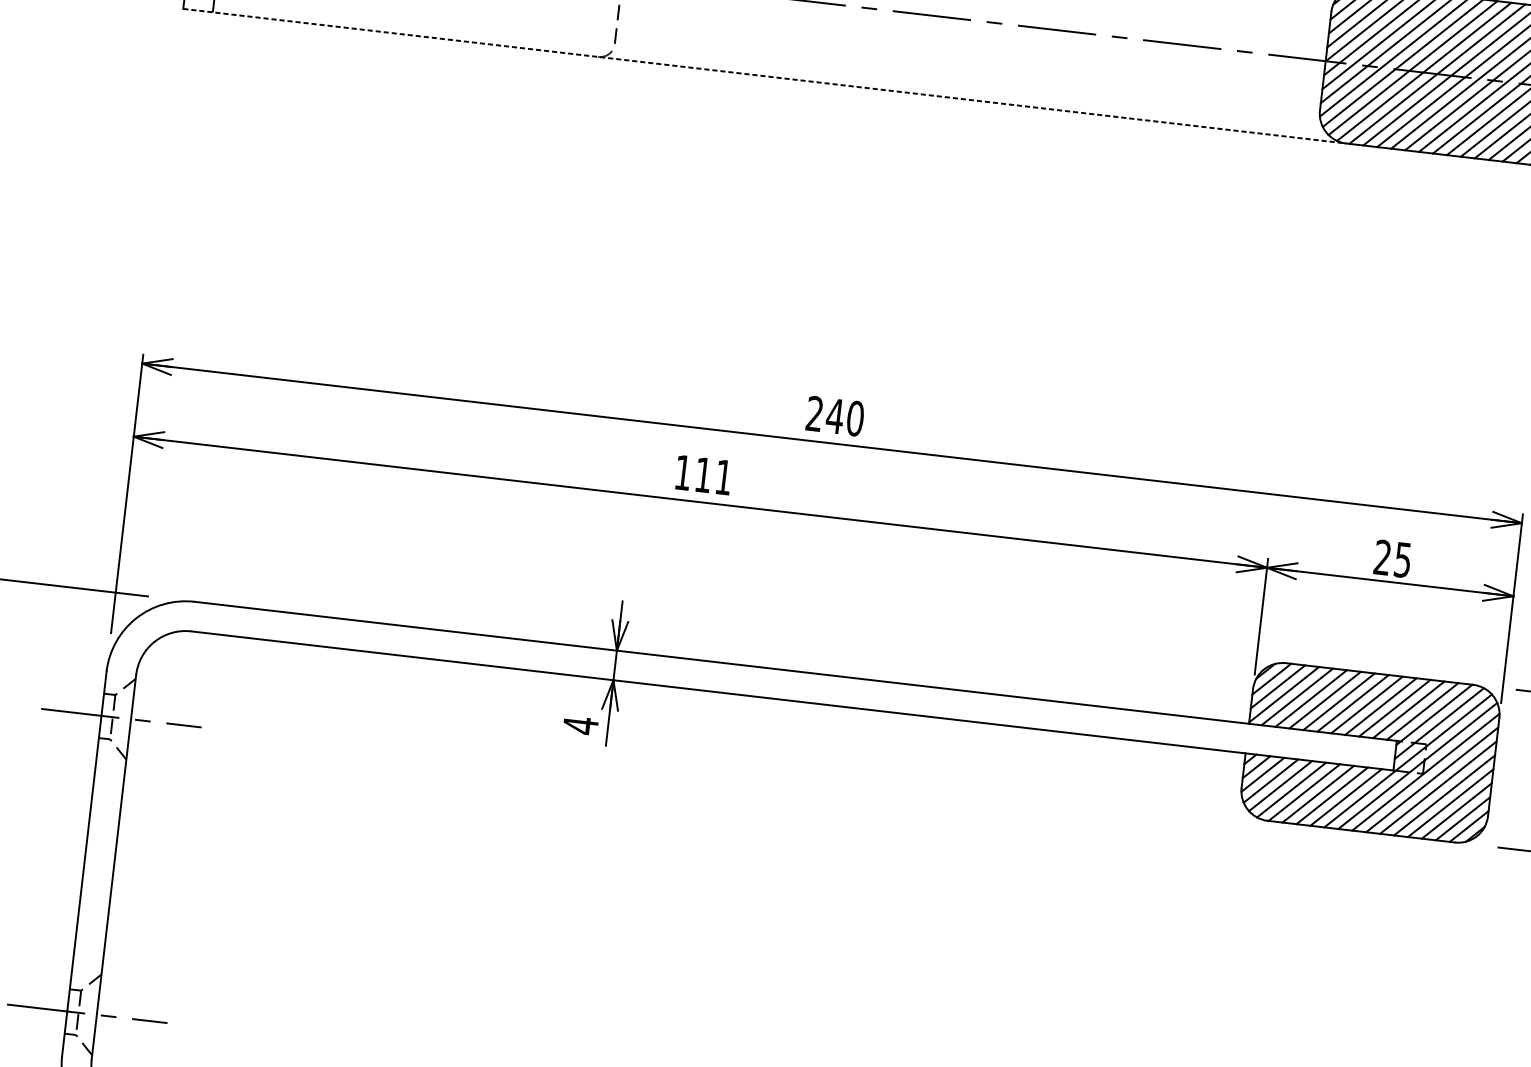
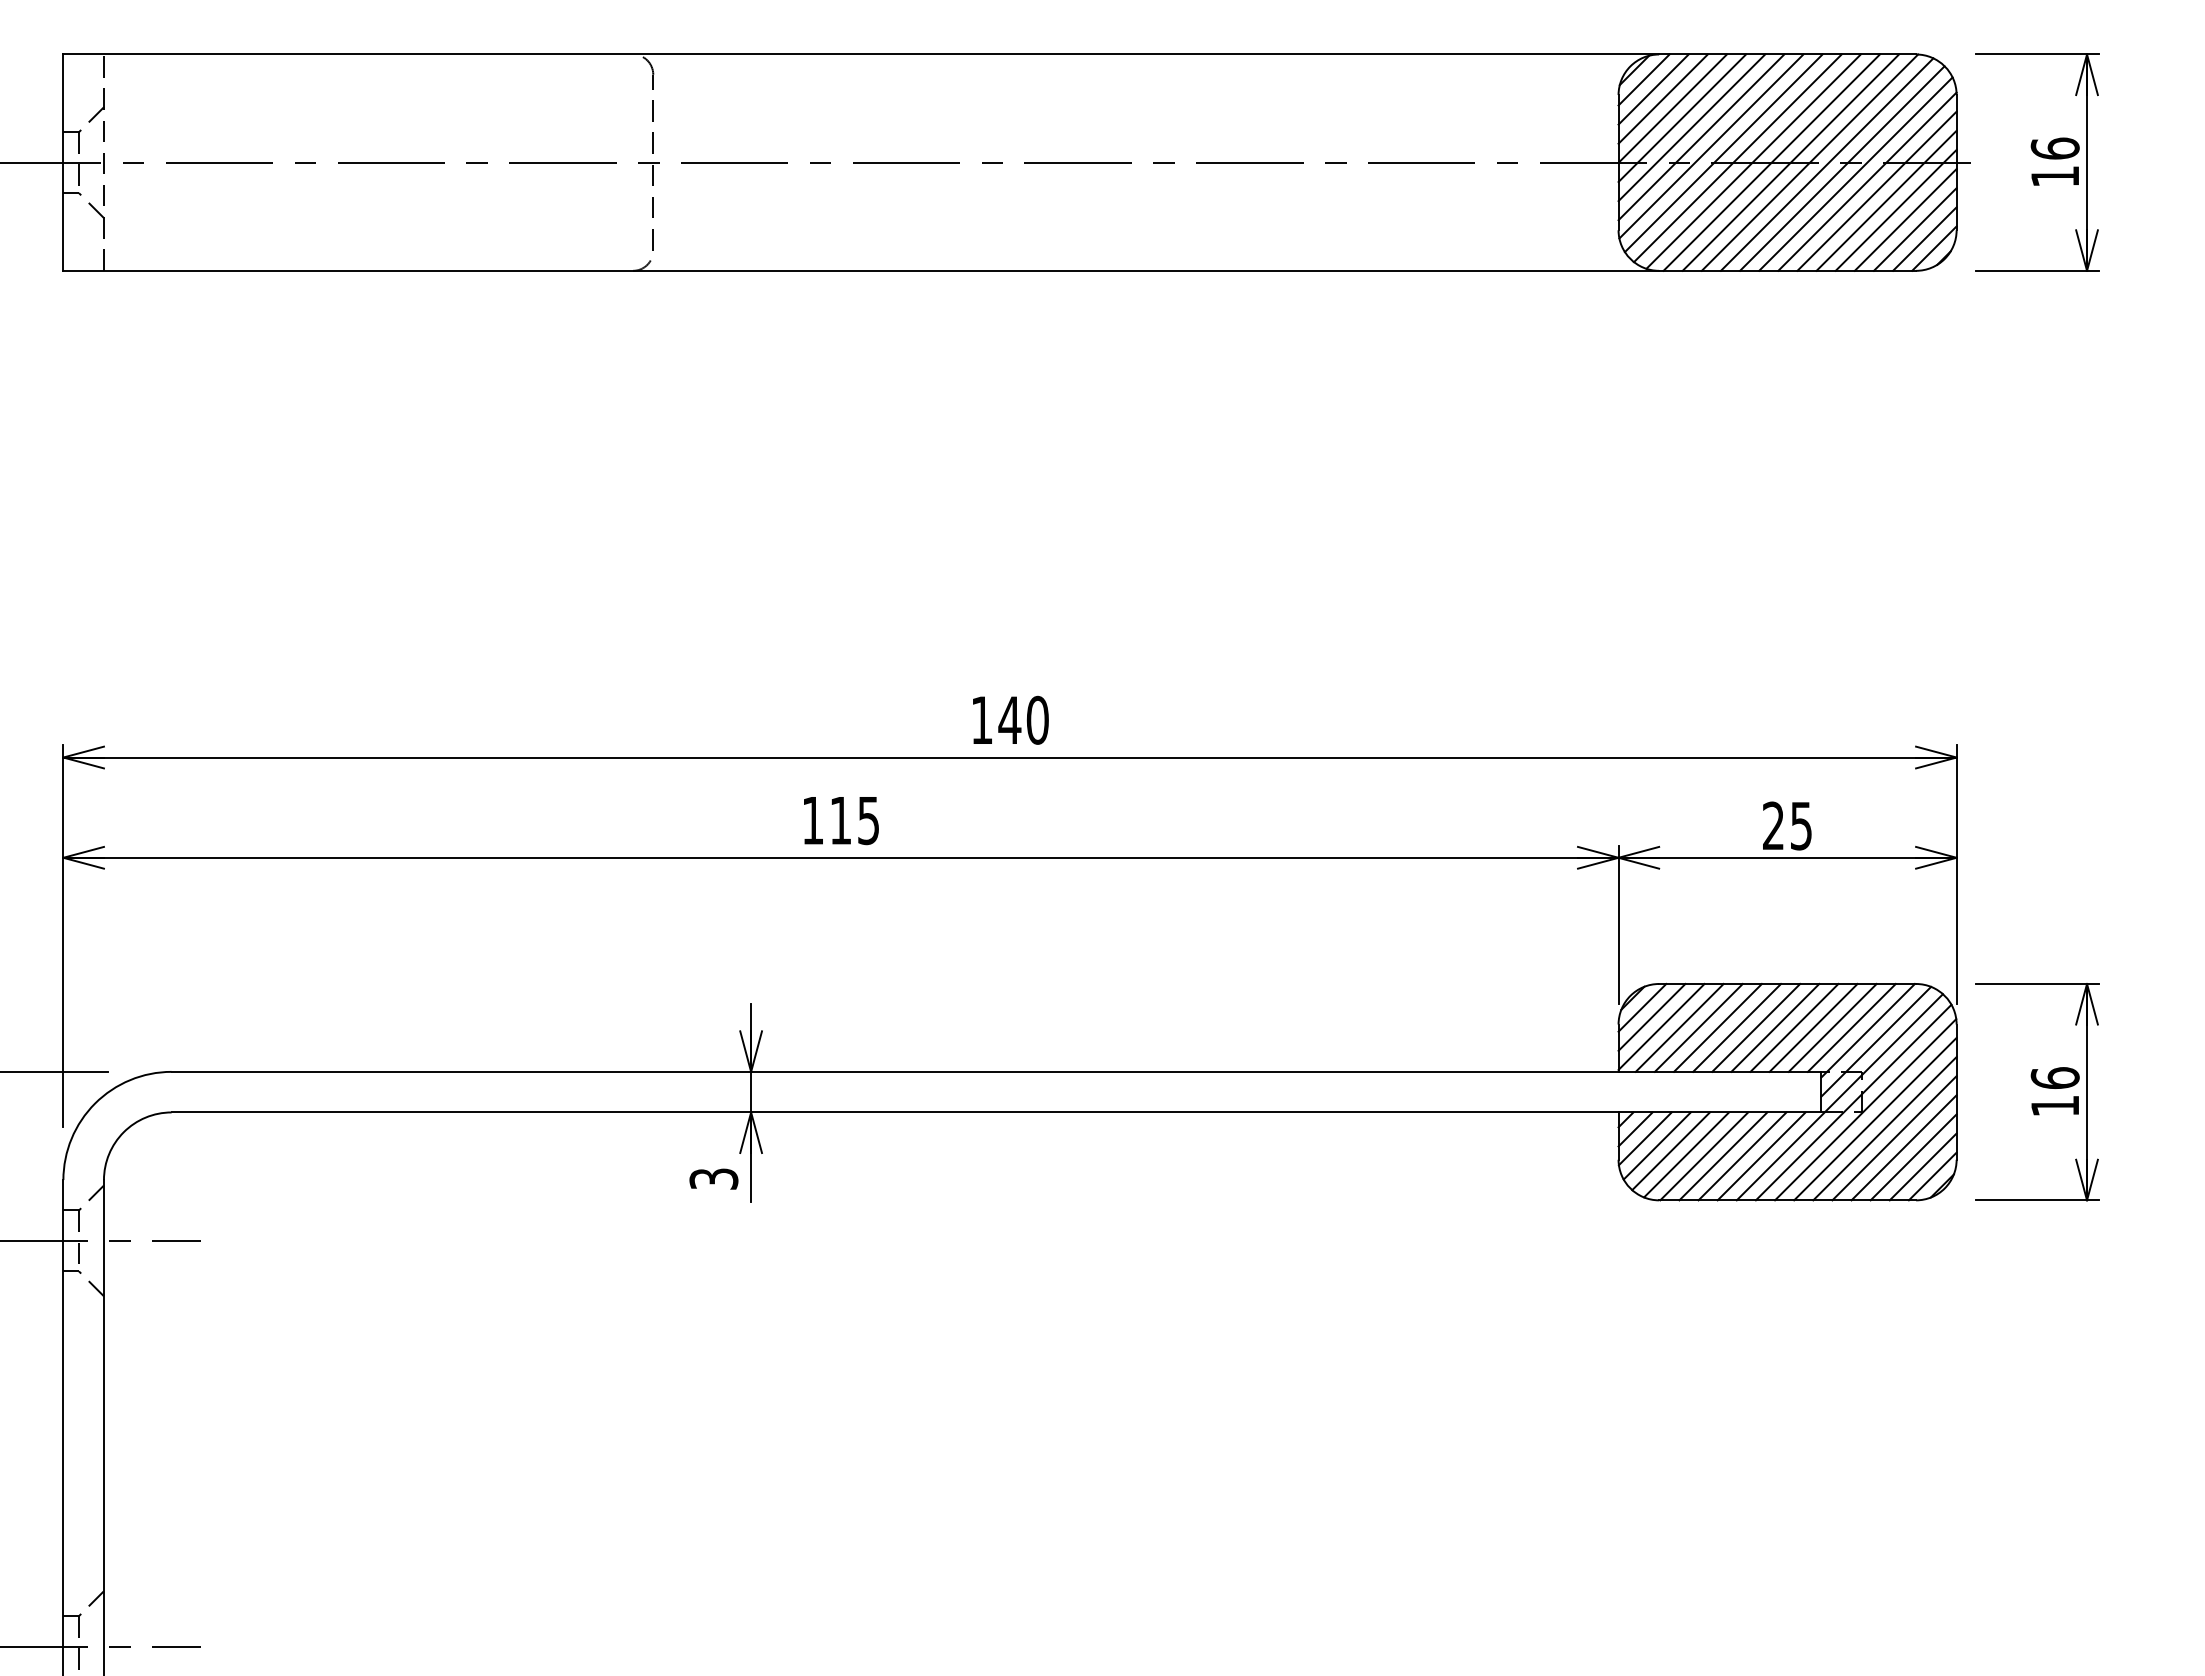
line: (764, 75) -> (861, 270), dashed -> solid
text: (814, 413) -> (981, 719), 240 -> 140
text: (723, 478) -> (868, 821), 111 -> 115
text: (580, 725) -> (713, 1178), 4 -> 3

